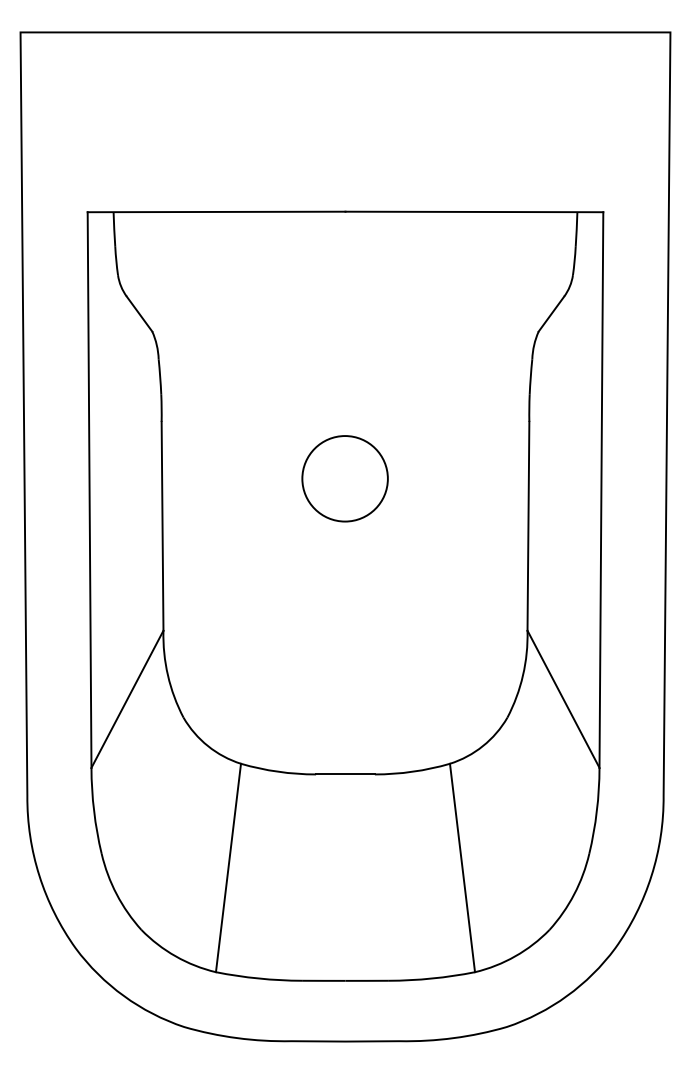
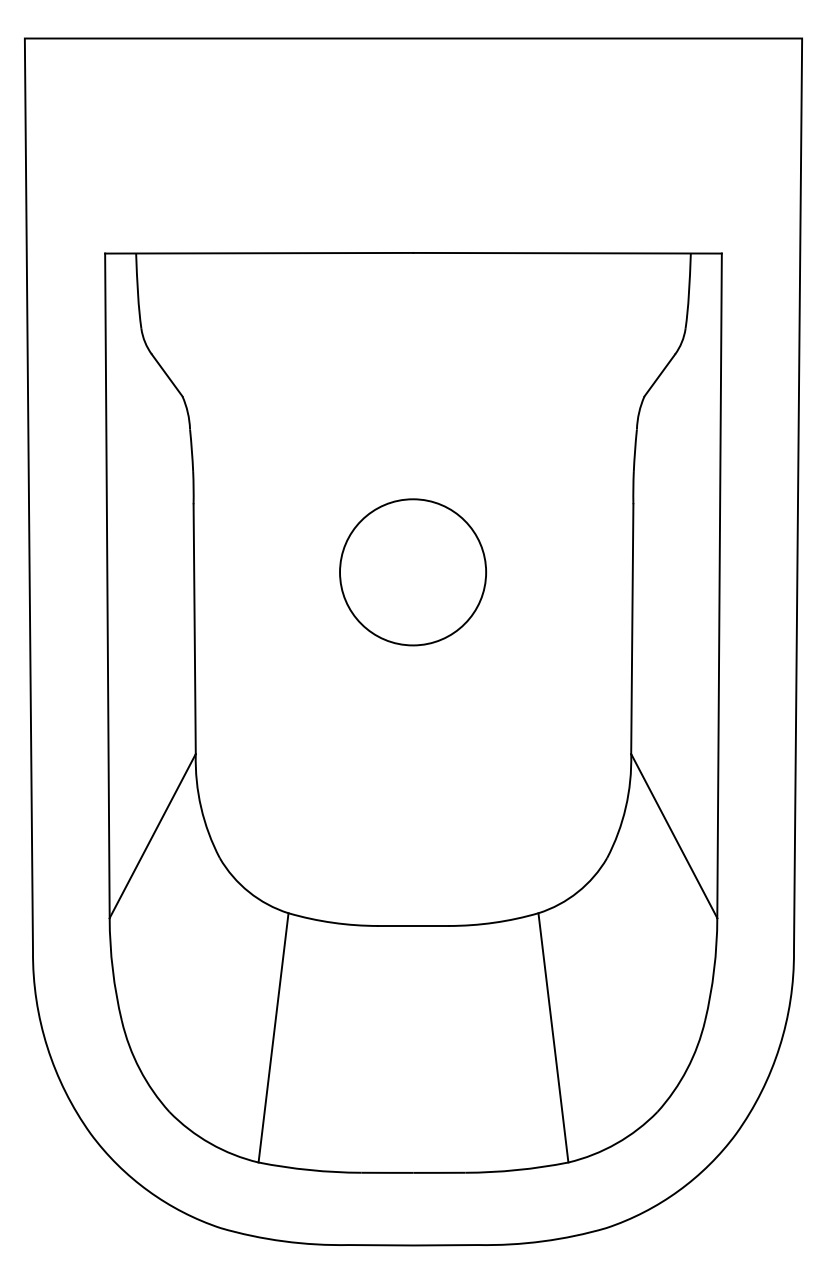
circle: (344, 478) -> (412, 572), size x1.43

